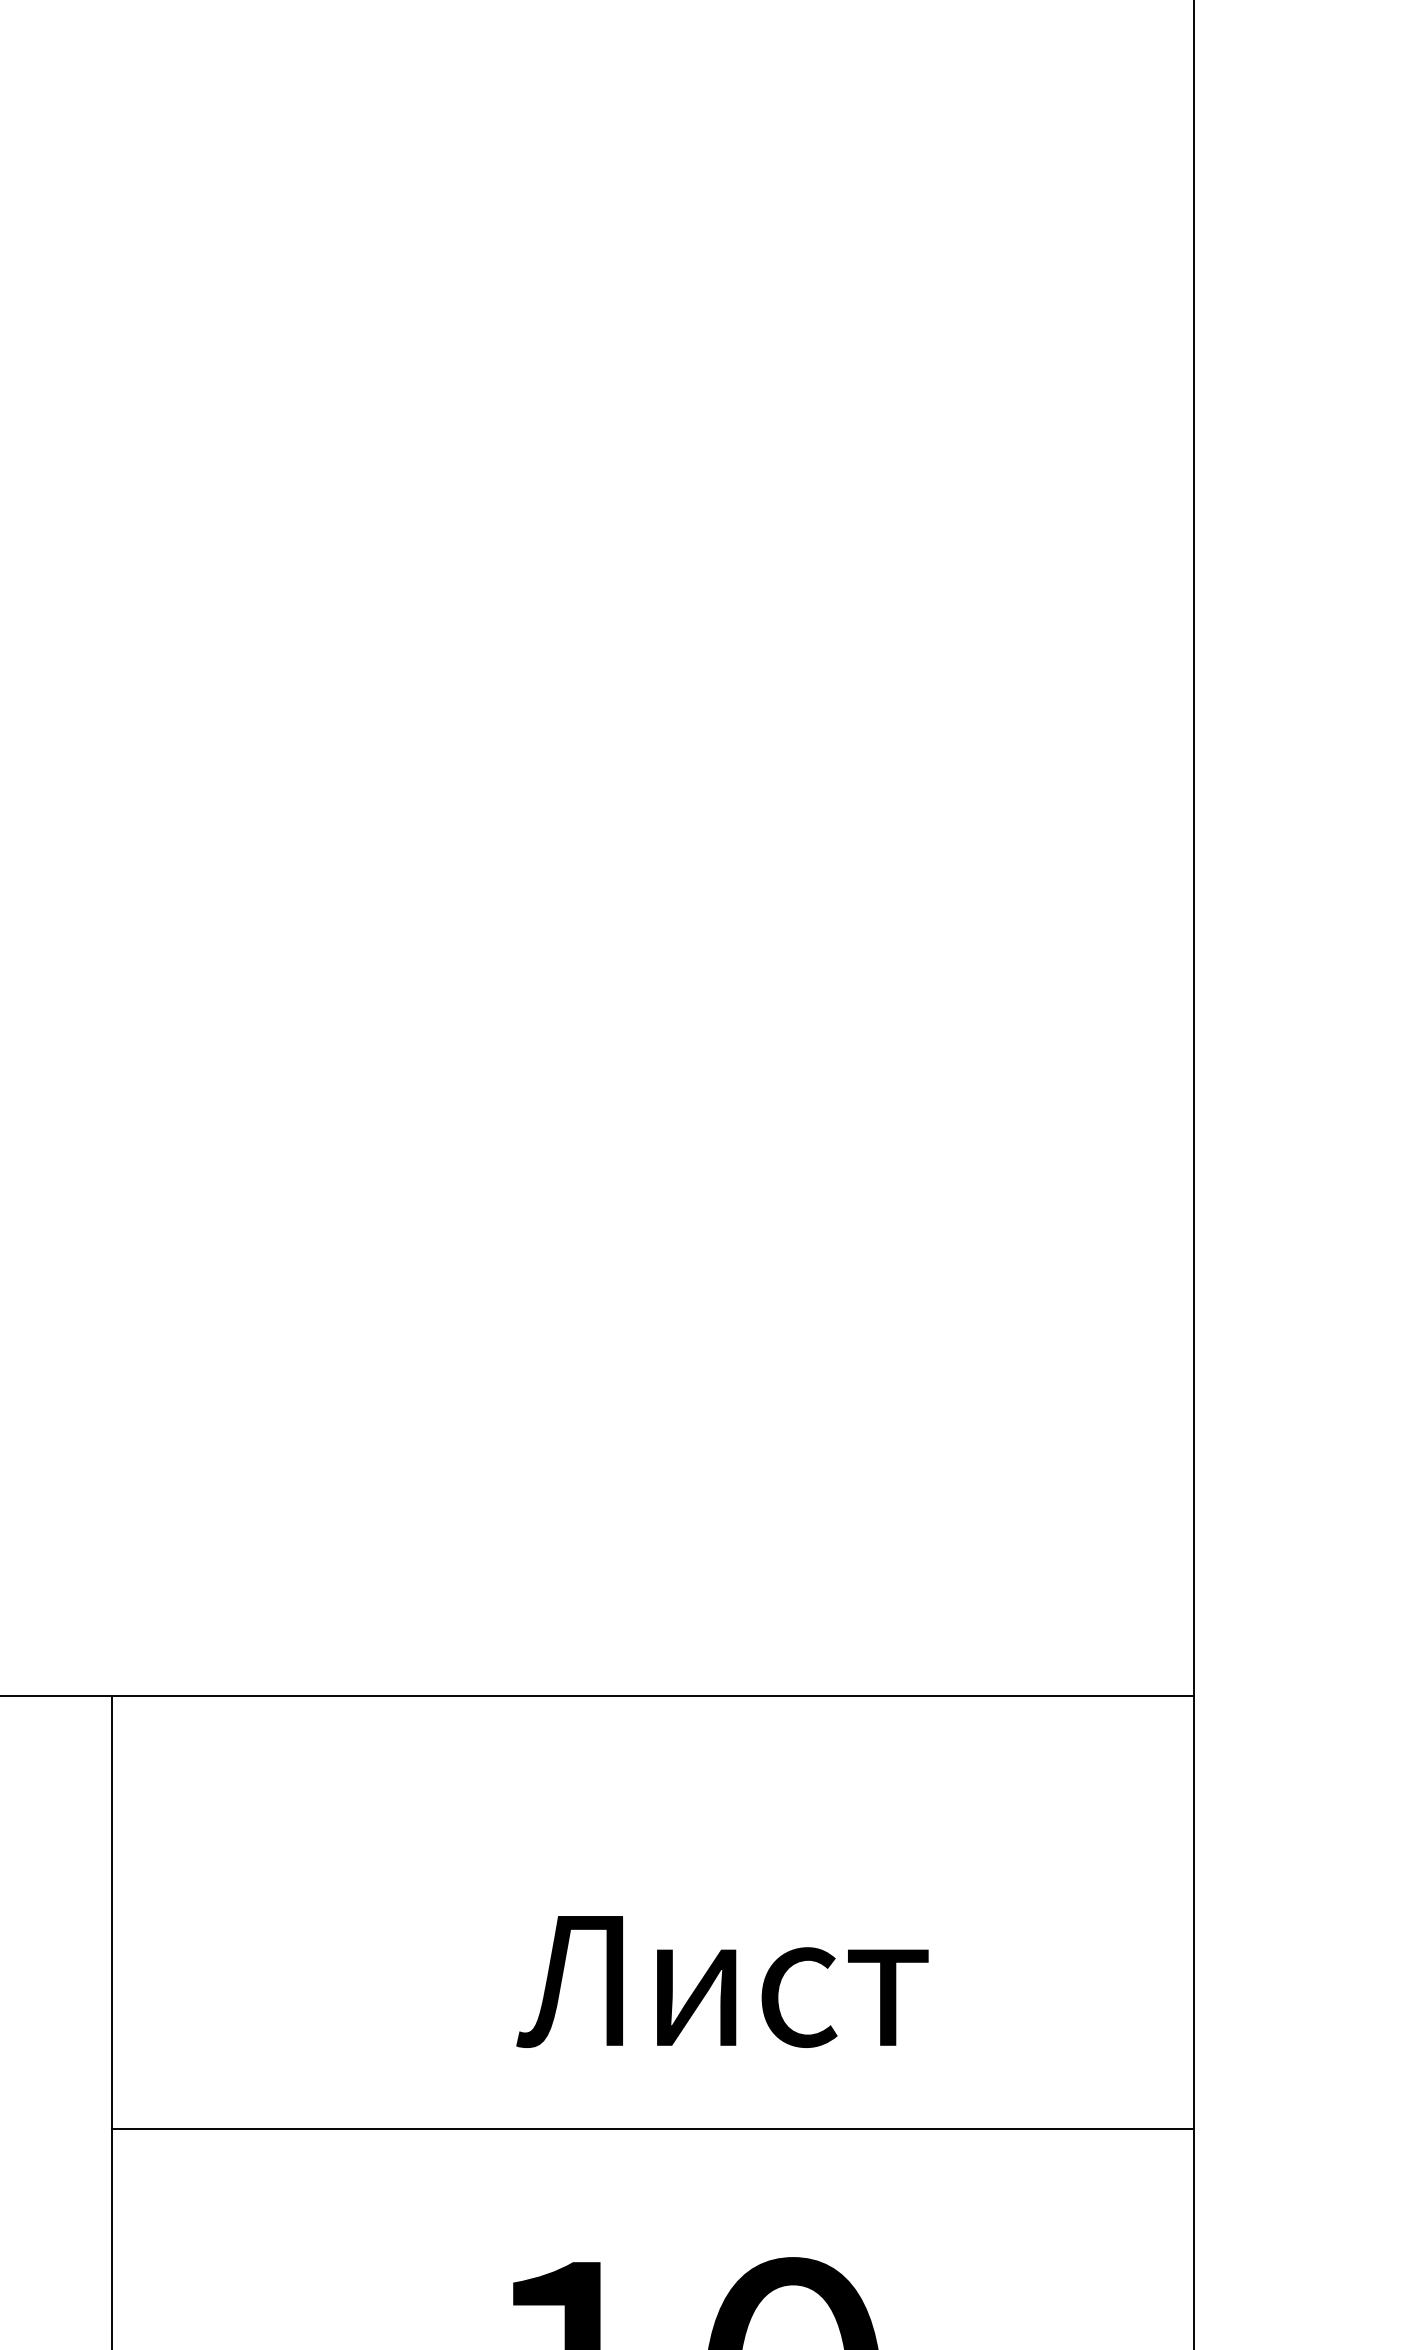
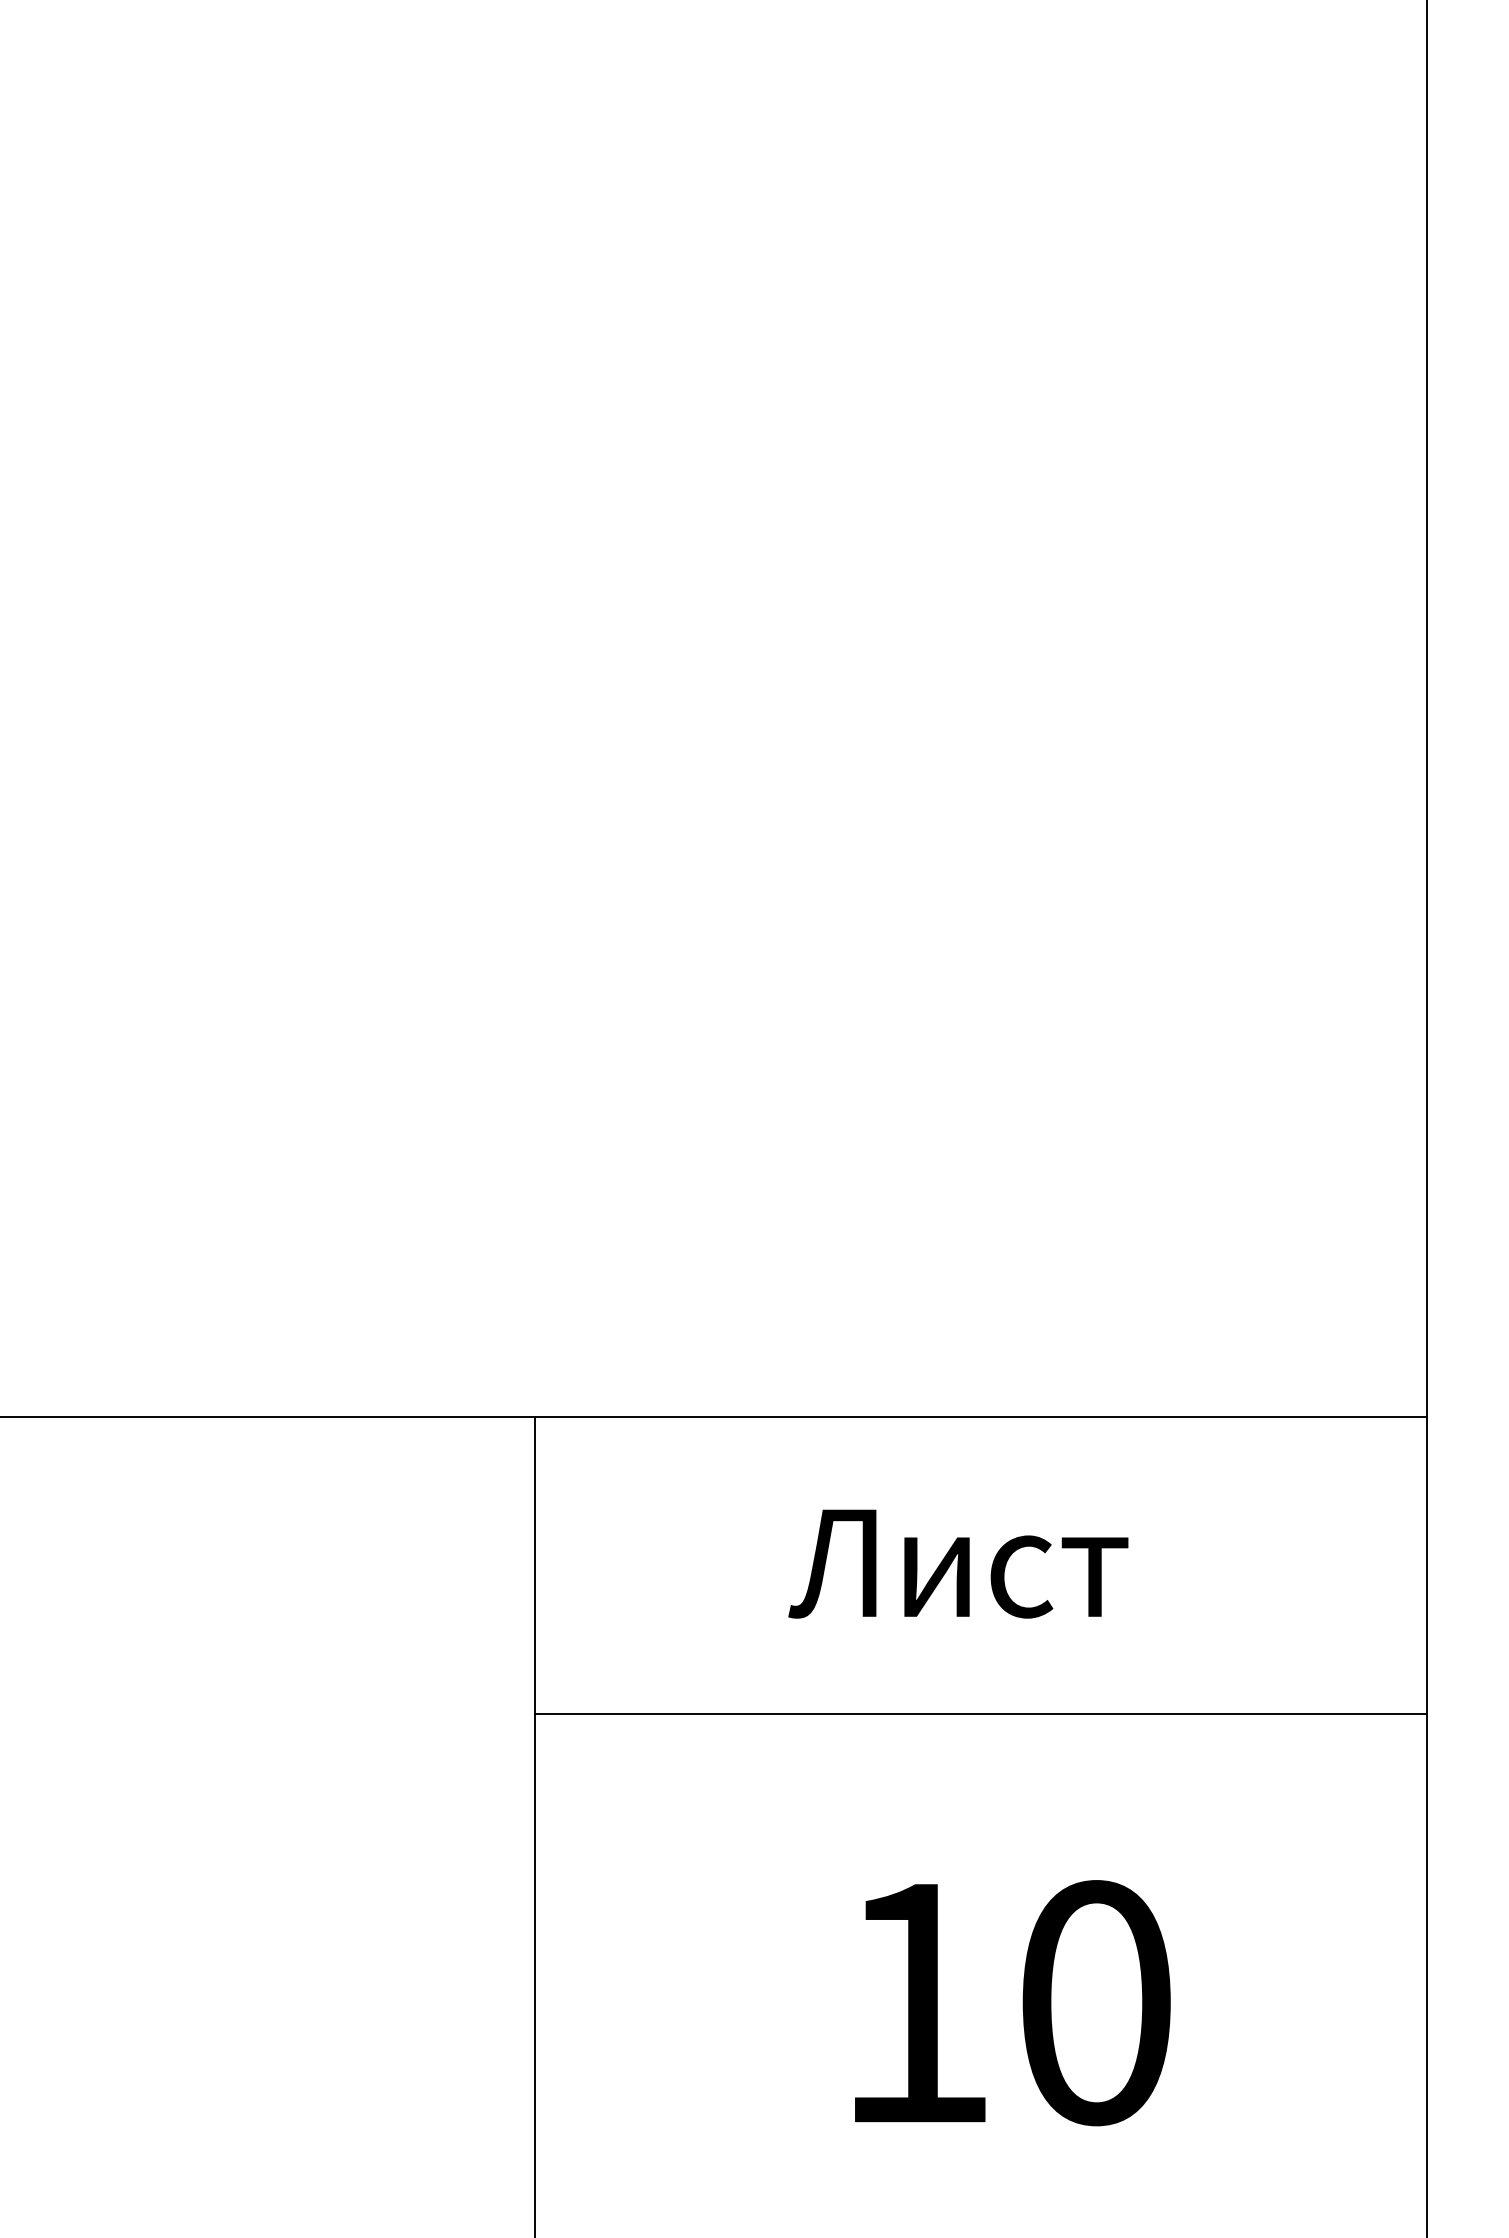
text: (722, 1981) -> (958, 1563), moved
line: (653, 2129) -> (981, 1714), moved

